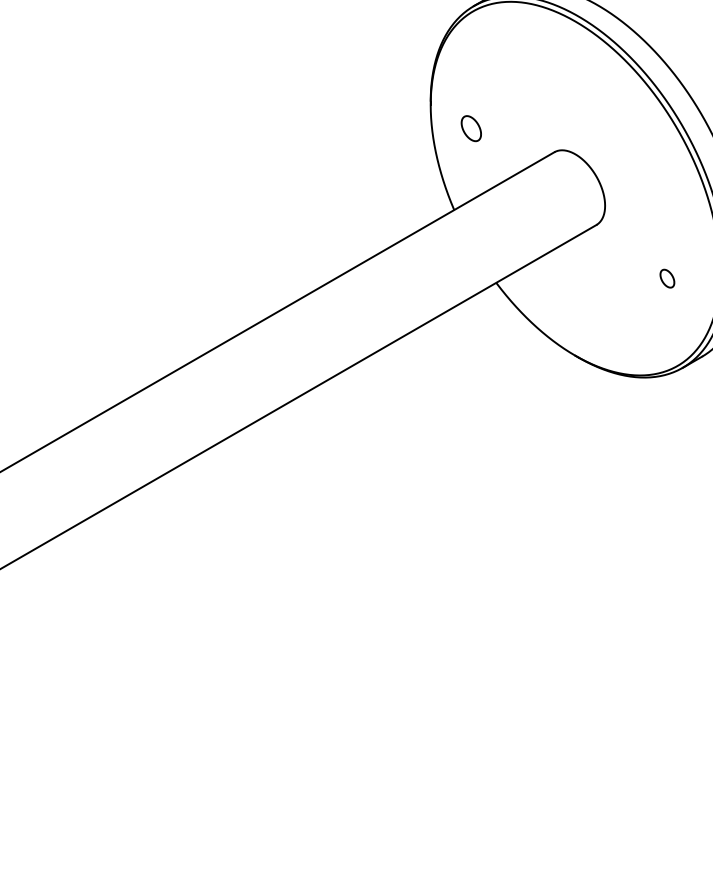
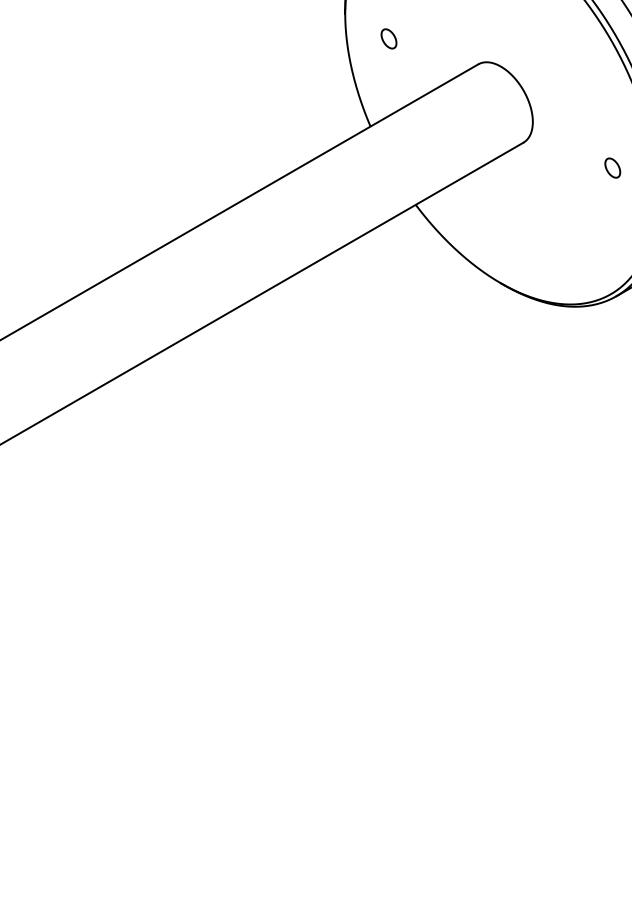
part: (471, 128) -> (389, 38), size x0.71
part: (667, 278) -> (612, 167), moved

